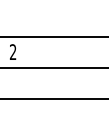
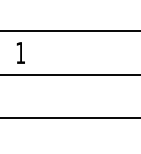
text: (12, 51) -> (19, 52), 2 -> 1

